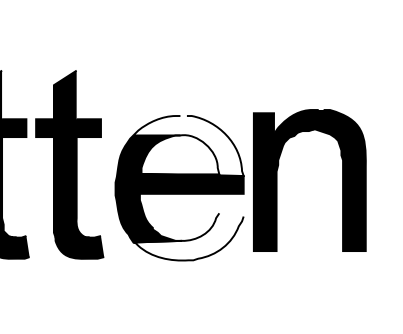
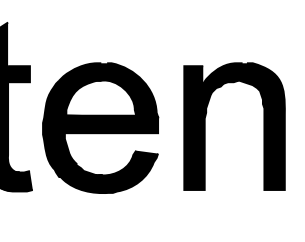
fill: (188, 146) -> (108, 90), added
part: (277, 180) -> (205, 126), moved
fill: (188, 236) -> (108, 171), added

